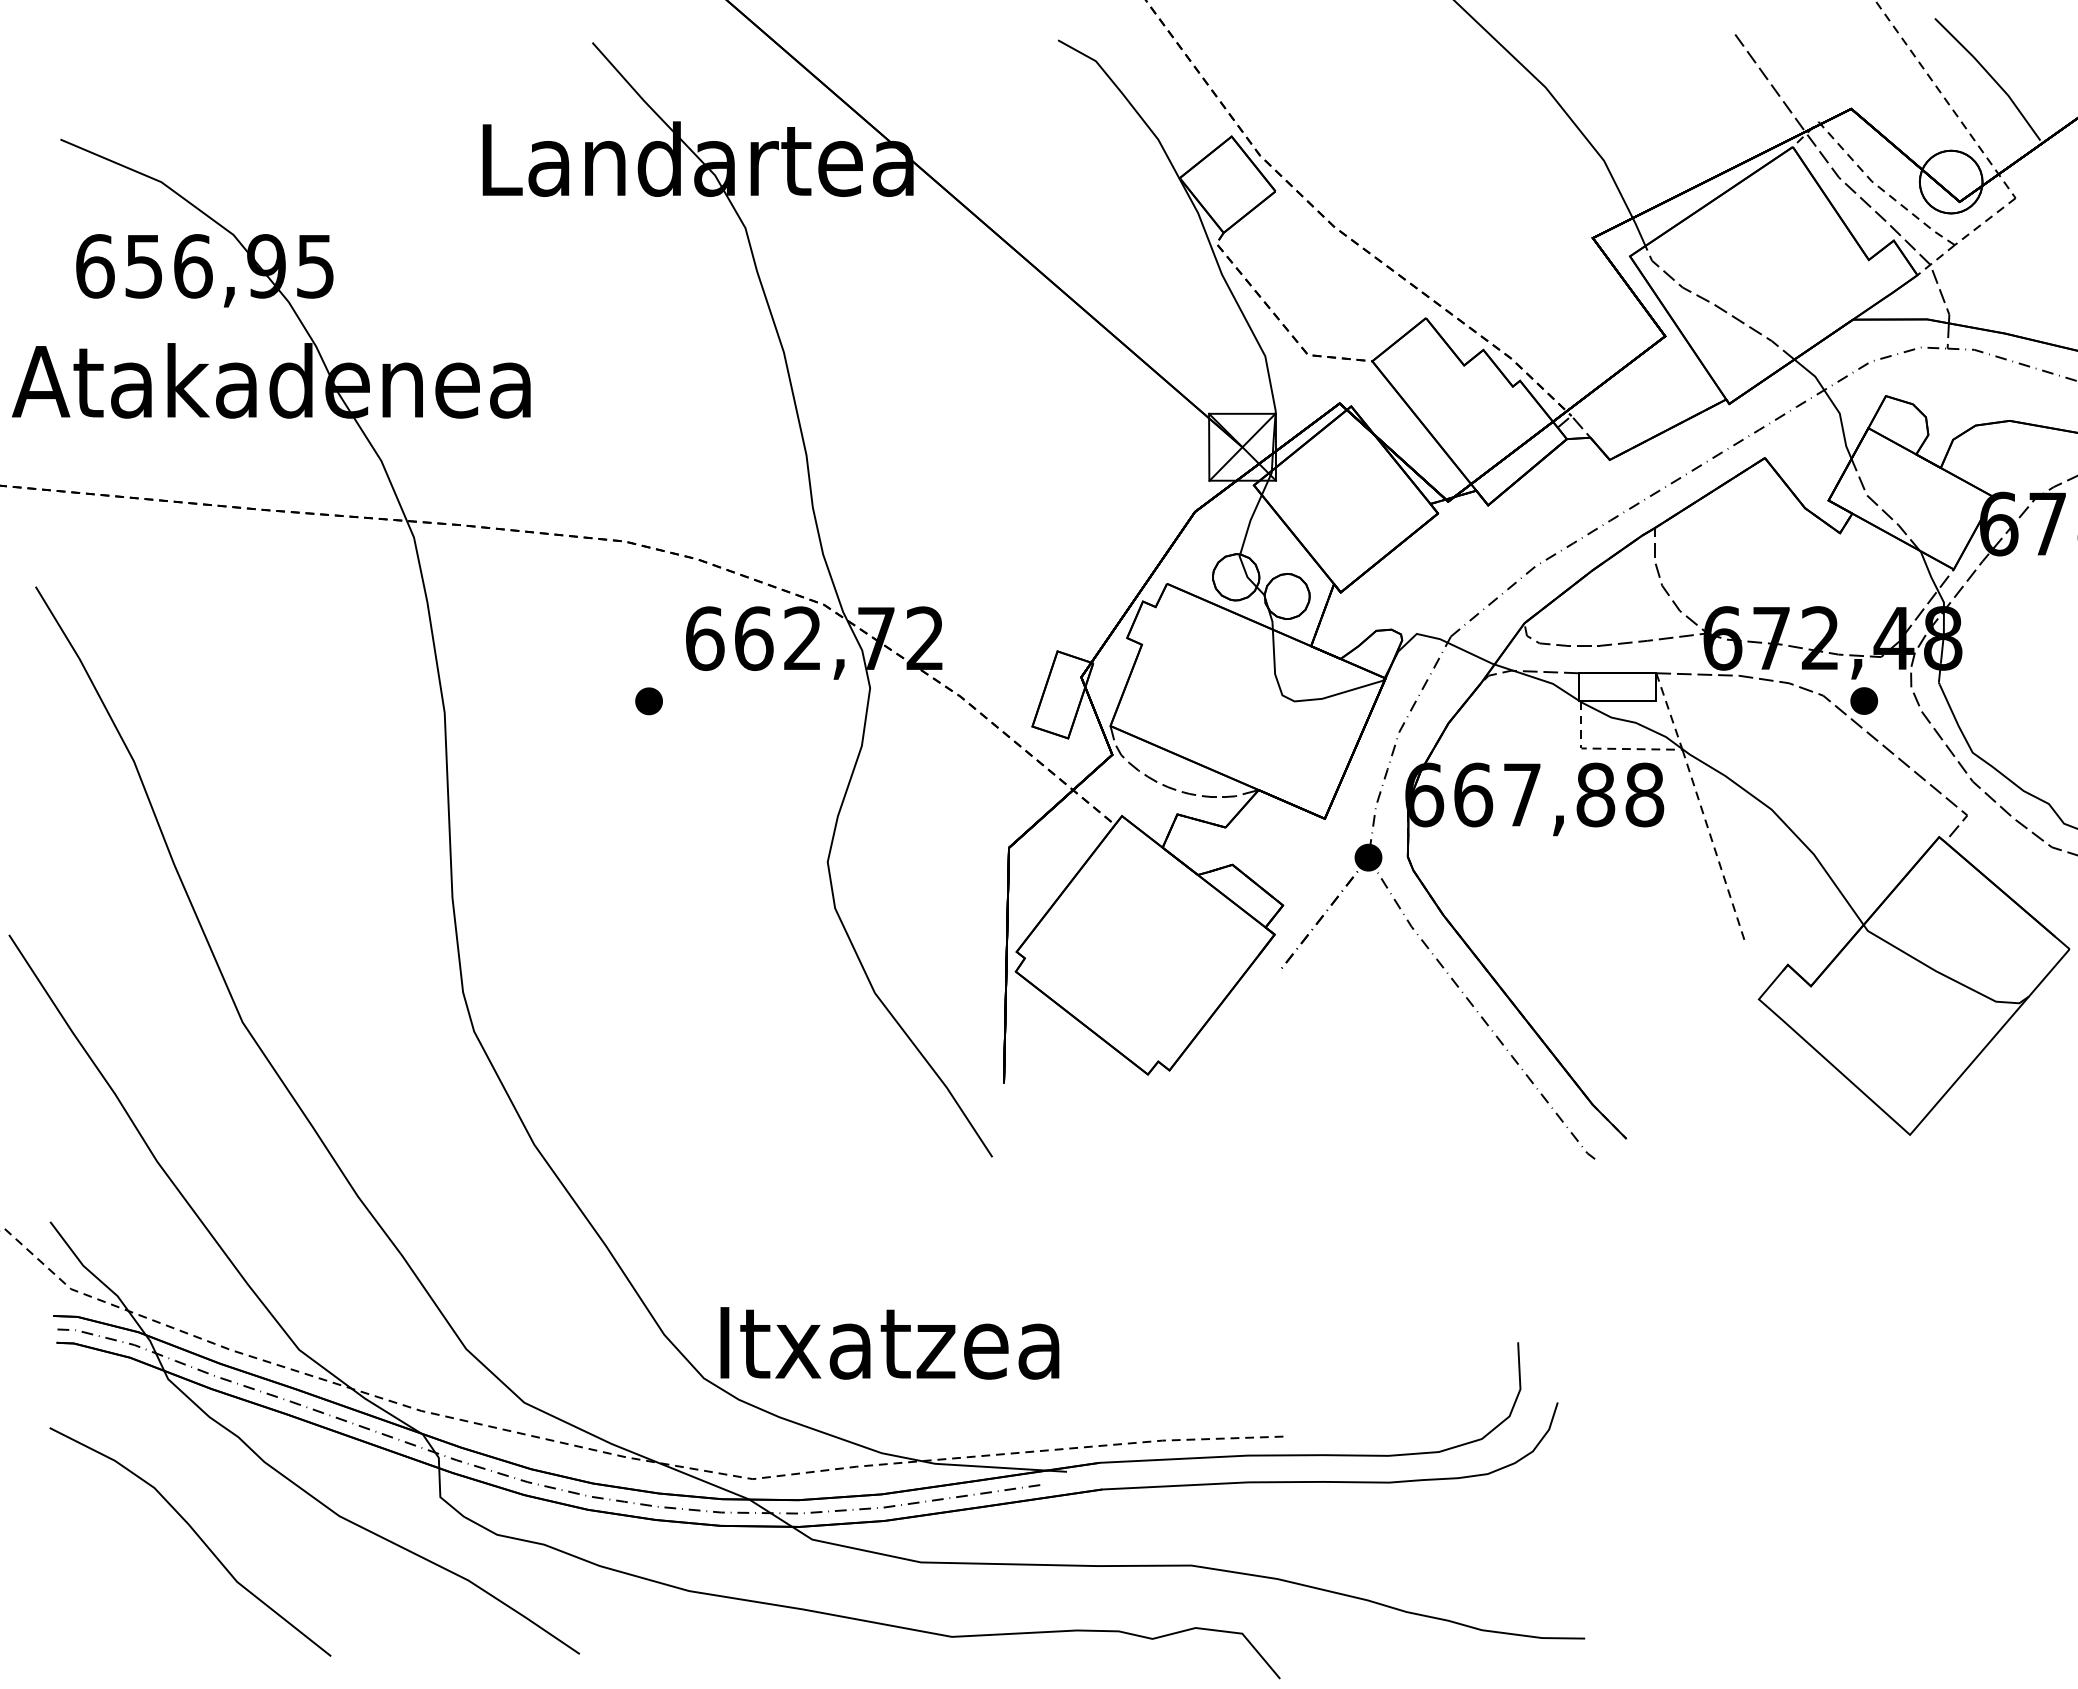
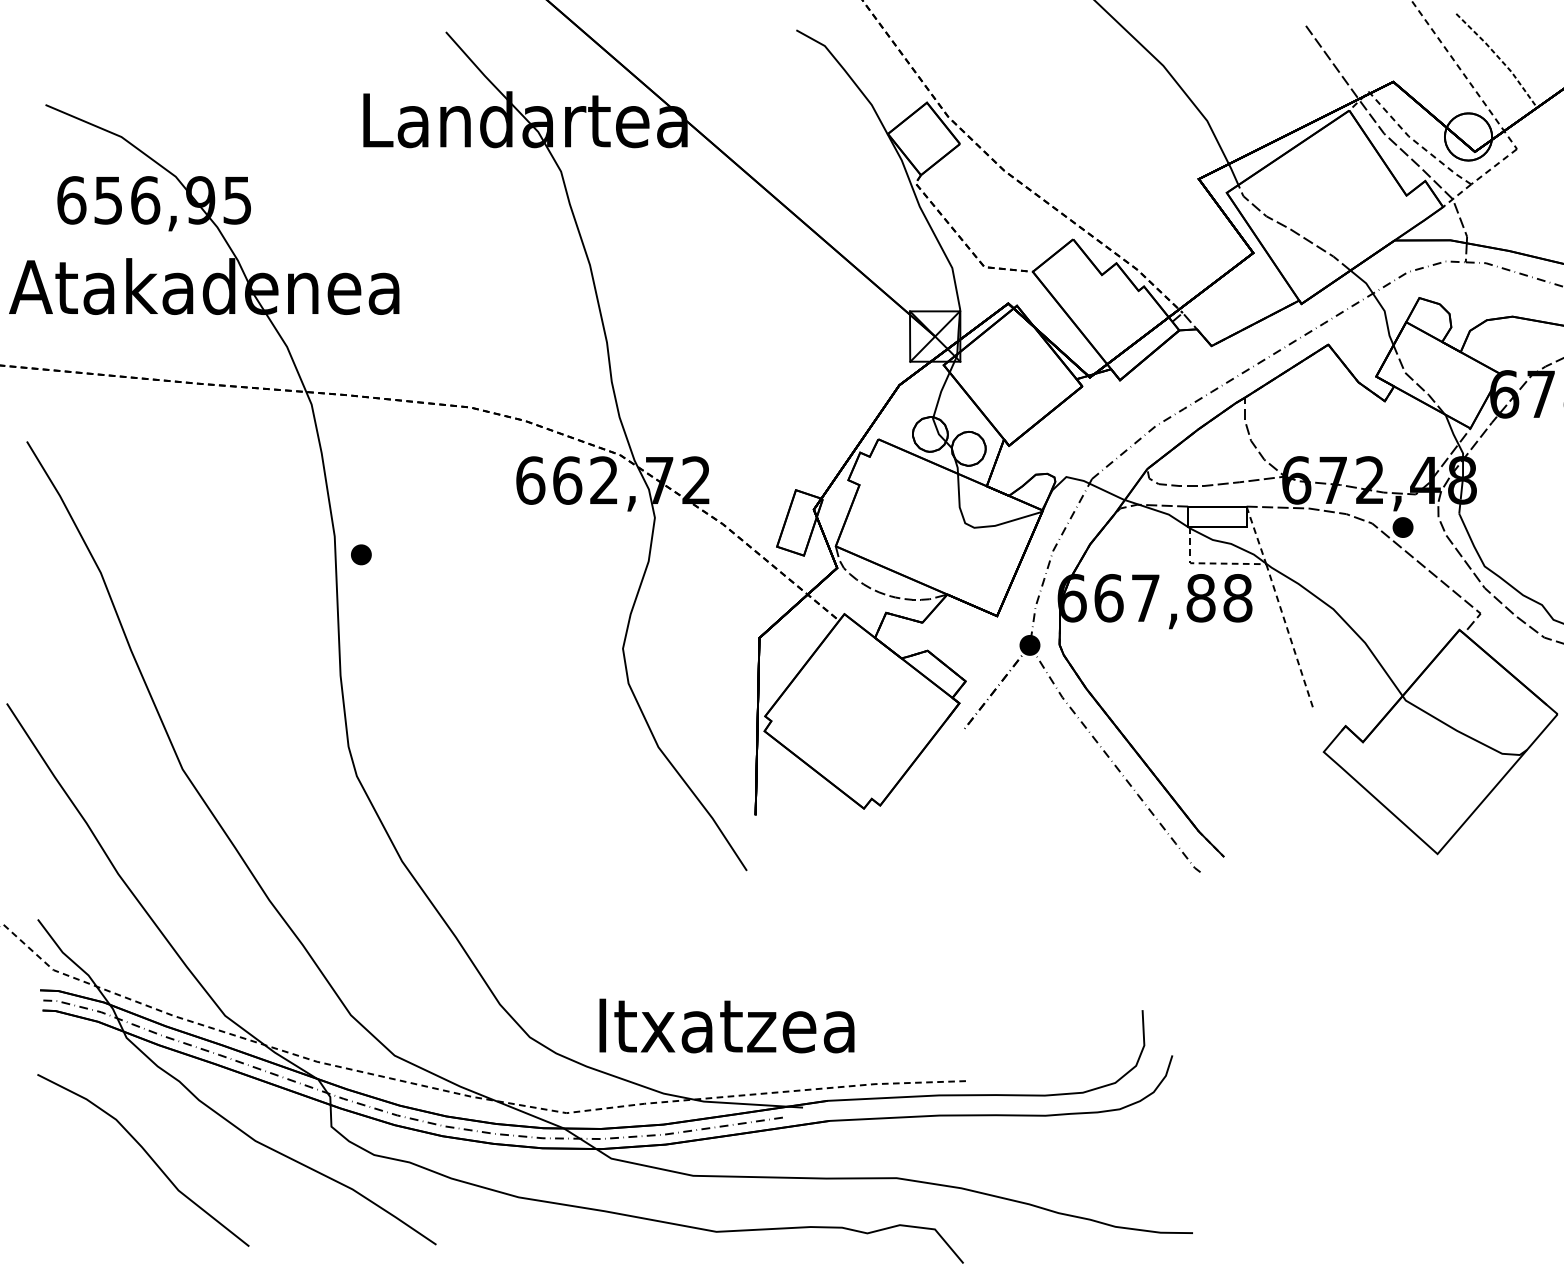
line: (1991, 77) -> (1498, 58), solid -> dashed
part: (648, 701) -> (360, 554), moved
text: (889, 1343) -> (726, 1026), moved

